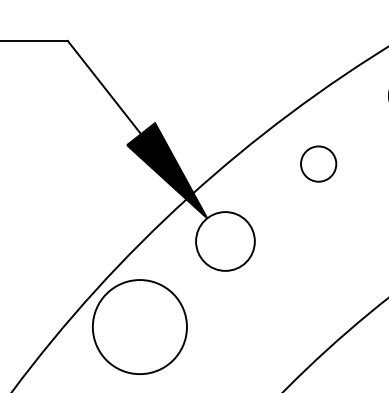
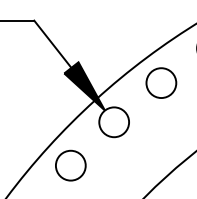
circle: (318, 162) -> (161, 82), size x1.67
circle: (139, 326) -> (70, 165), size x0.62

